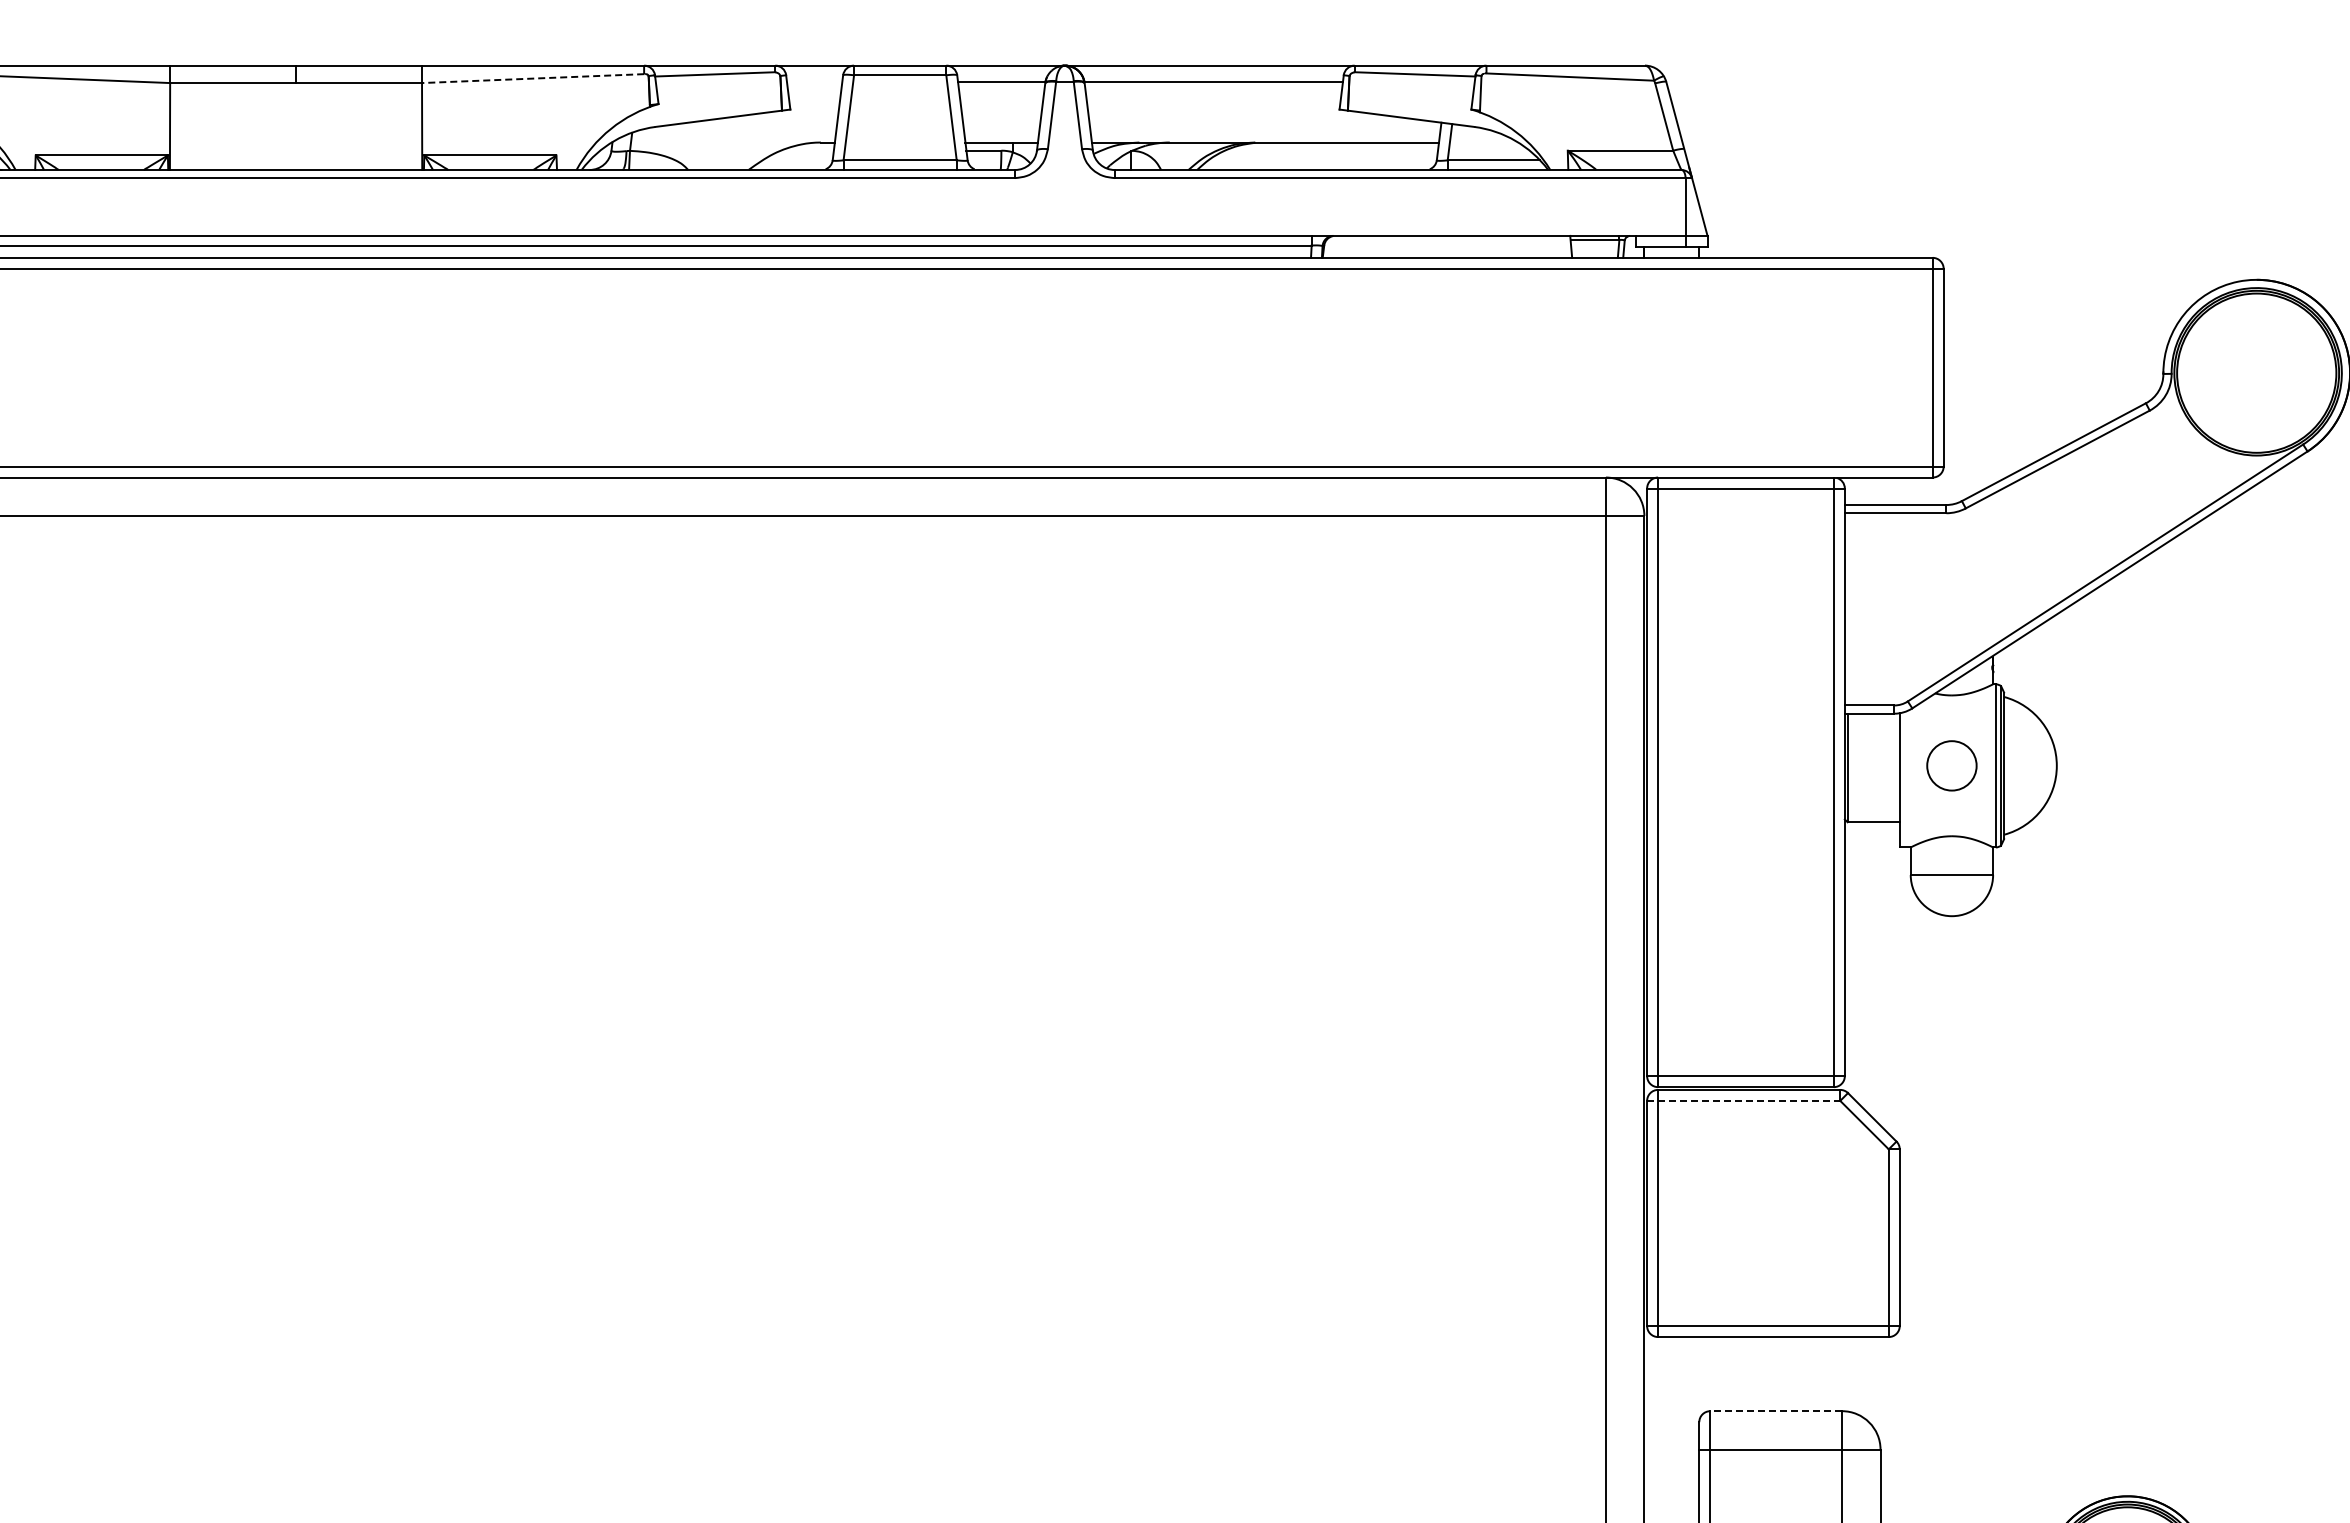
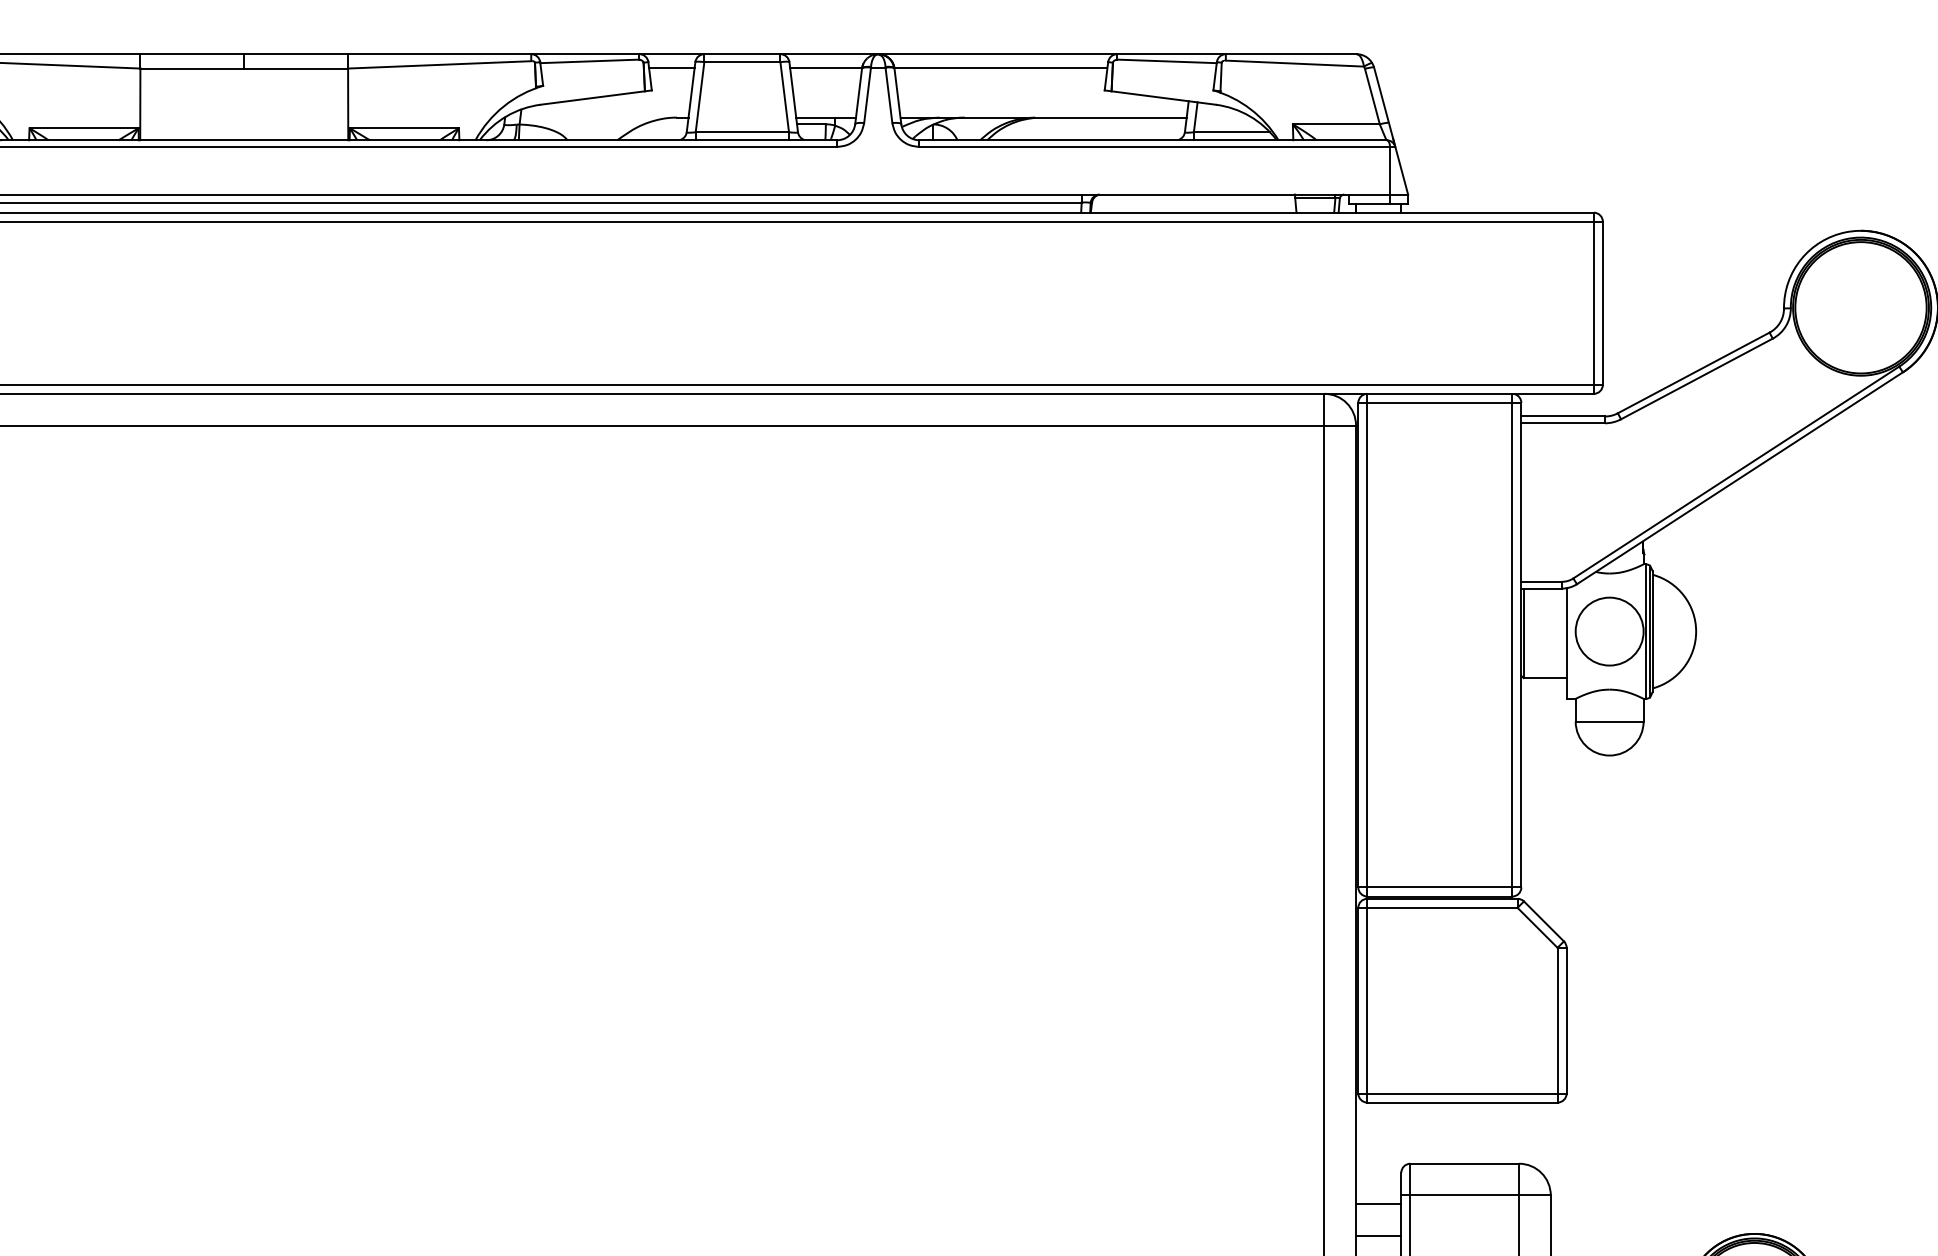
line: (532, 78) -> (439, 64), dashed -> solid
line: (814, 82) -> (671, 68), added
circle: (1951, 765) -> (1609, 631), size x1.67
line: (1743, 1100) -> (1437, 907), dashed -> solid
line: (1776, 1411) -> (1464, 1163), dashed -> solid
line: (1671, 1460) -> (1378, 1204), added
line: (1671, 1499) -> (1378, 1236), added

